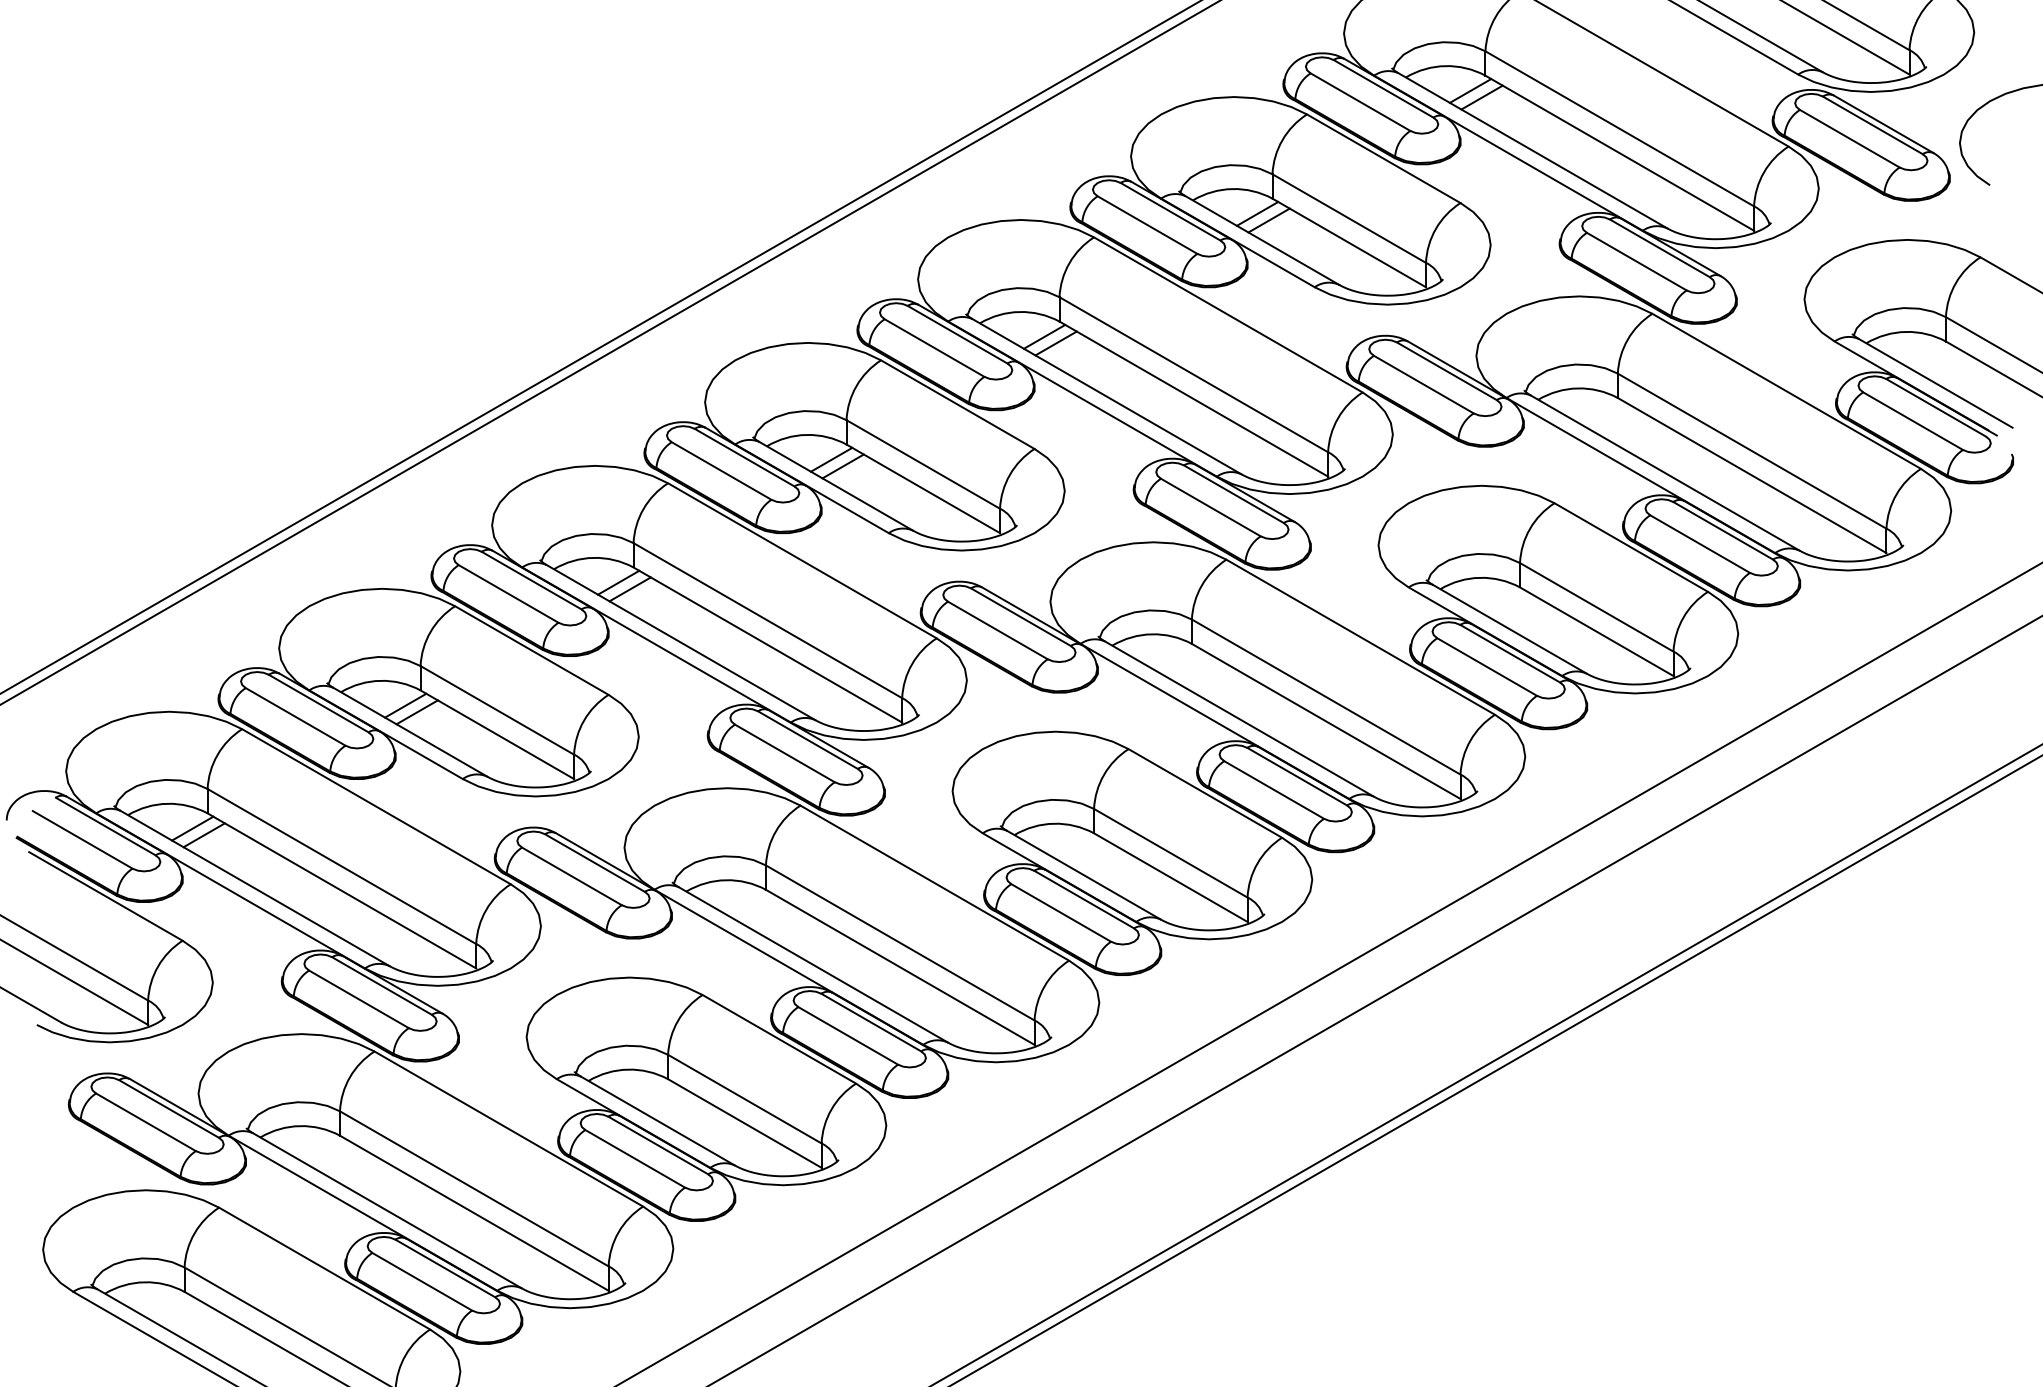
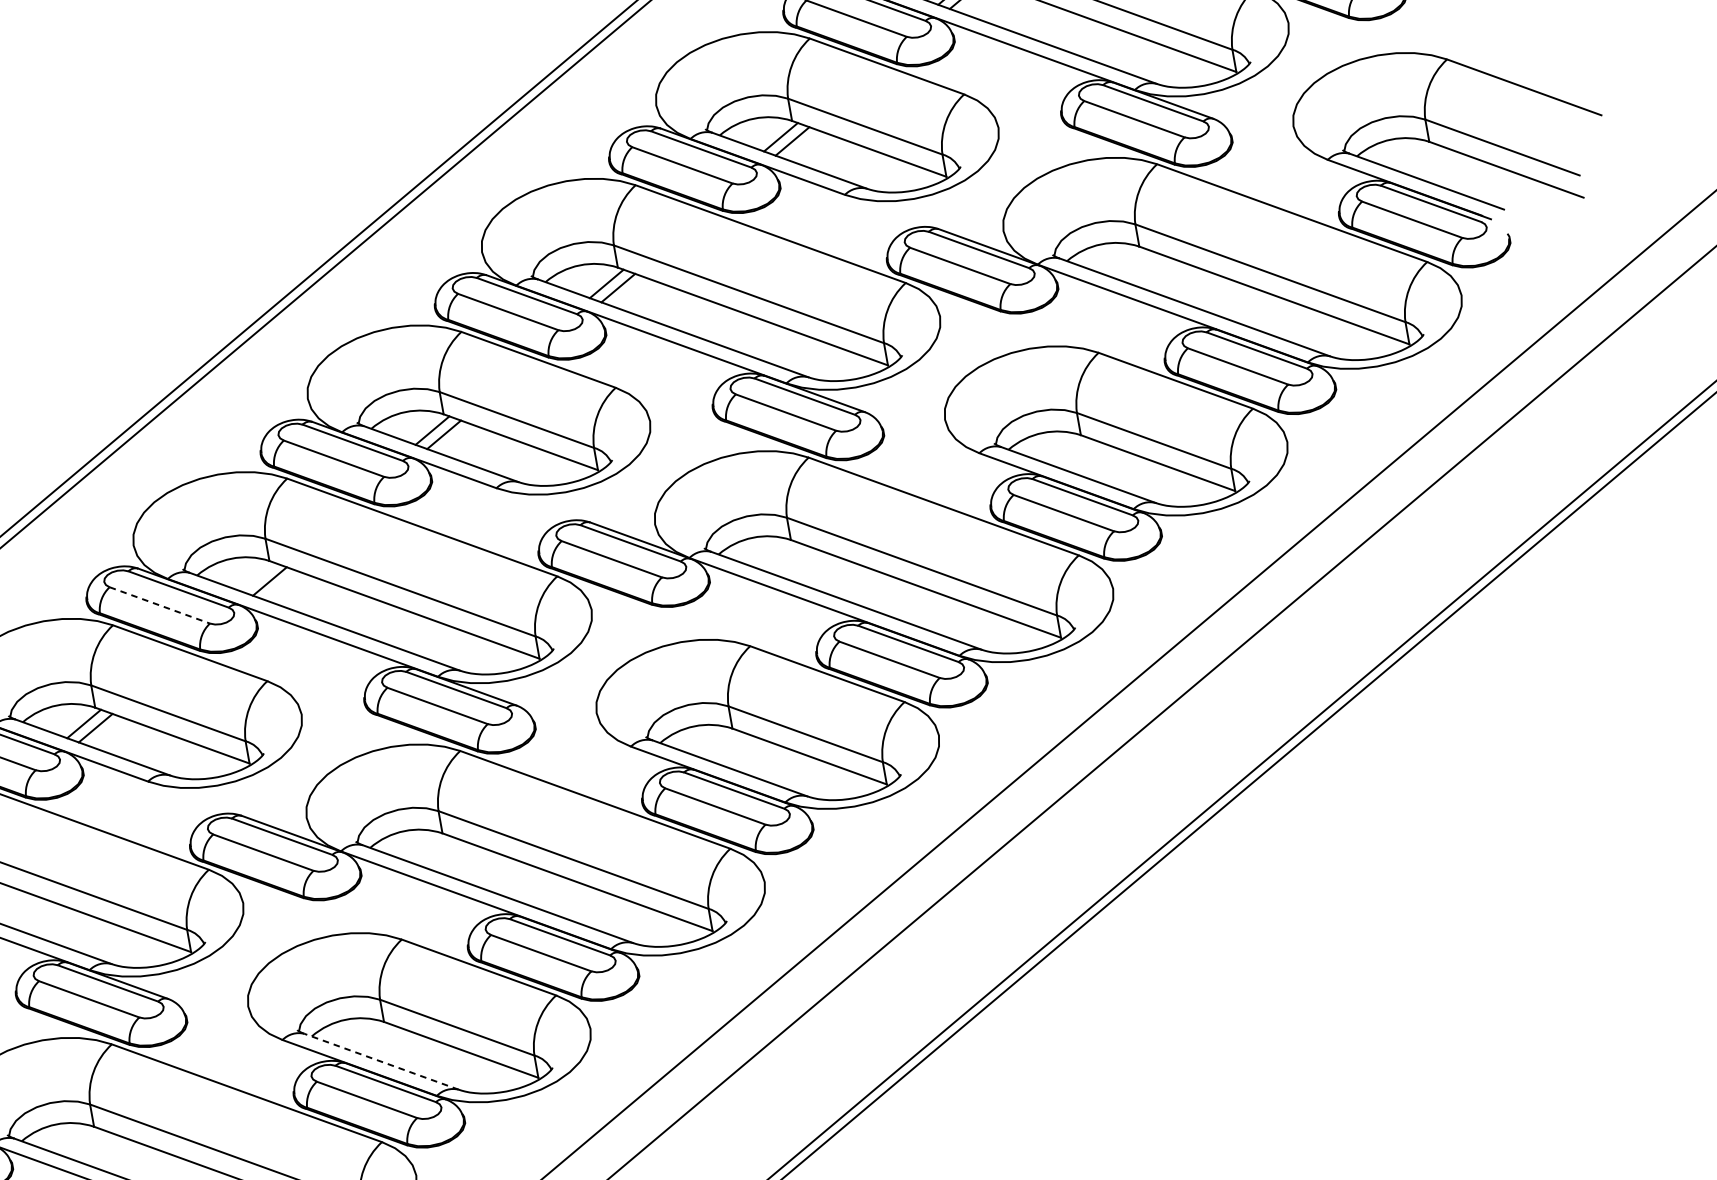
line: (618, 582) -> (258, 577), removed
line: (508, 593) -> (159, 605), solid -> dashed
line: (658, 1121) -> (382, 1062), solid -> dashed

